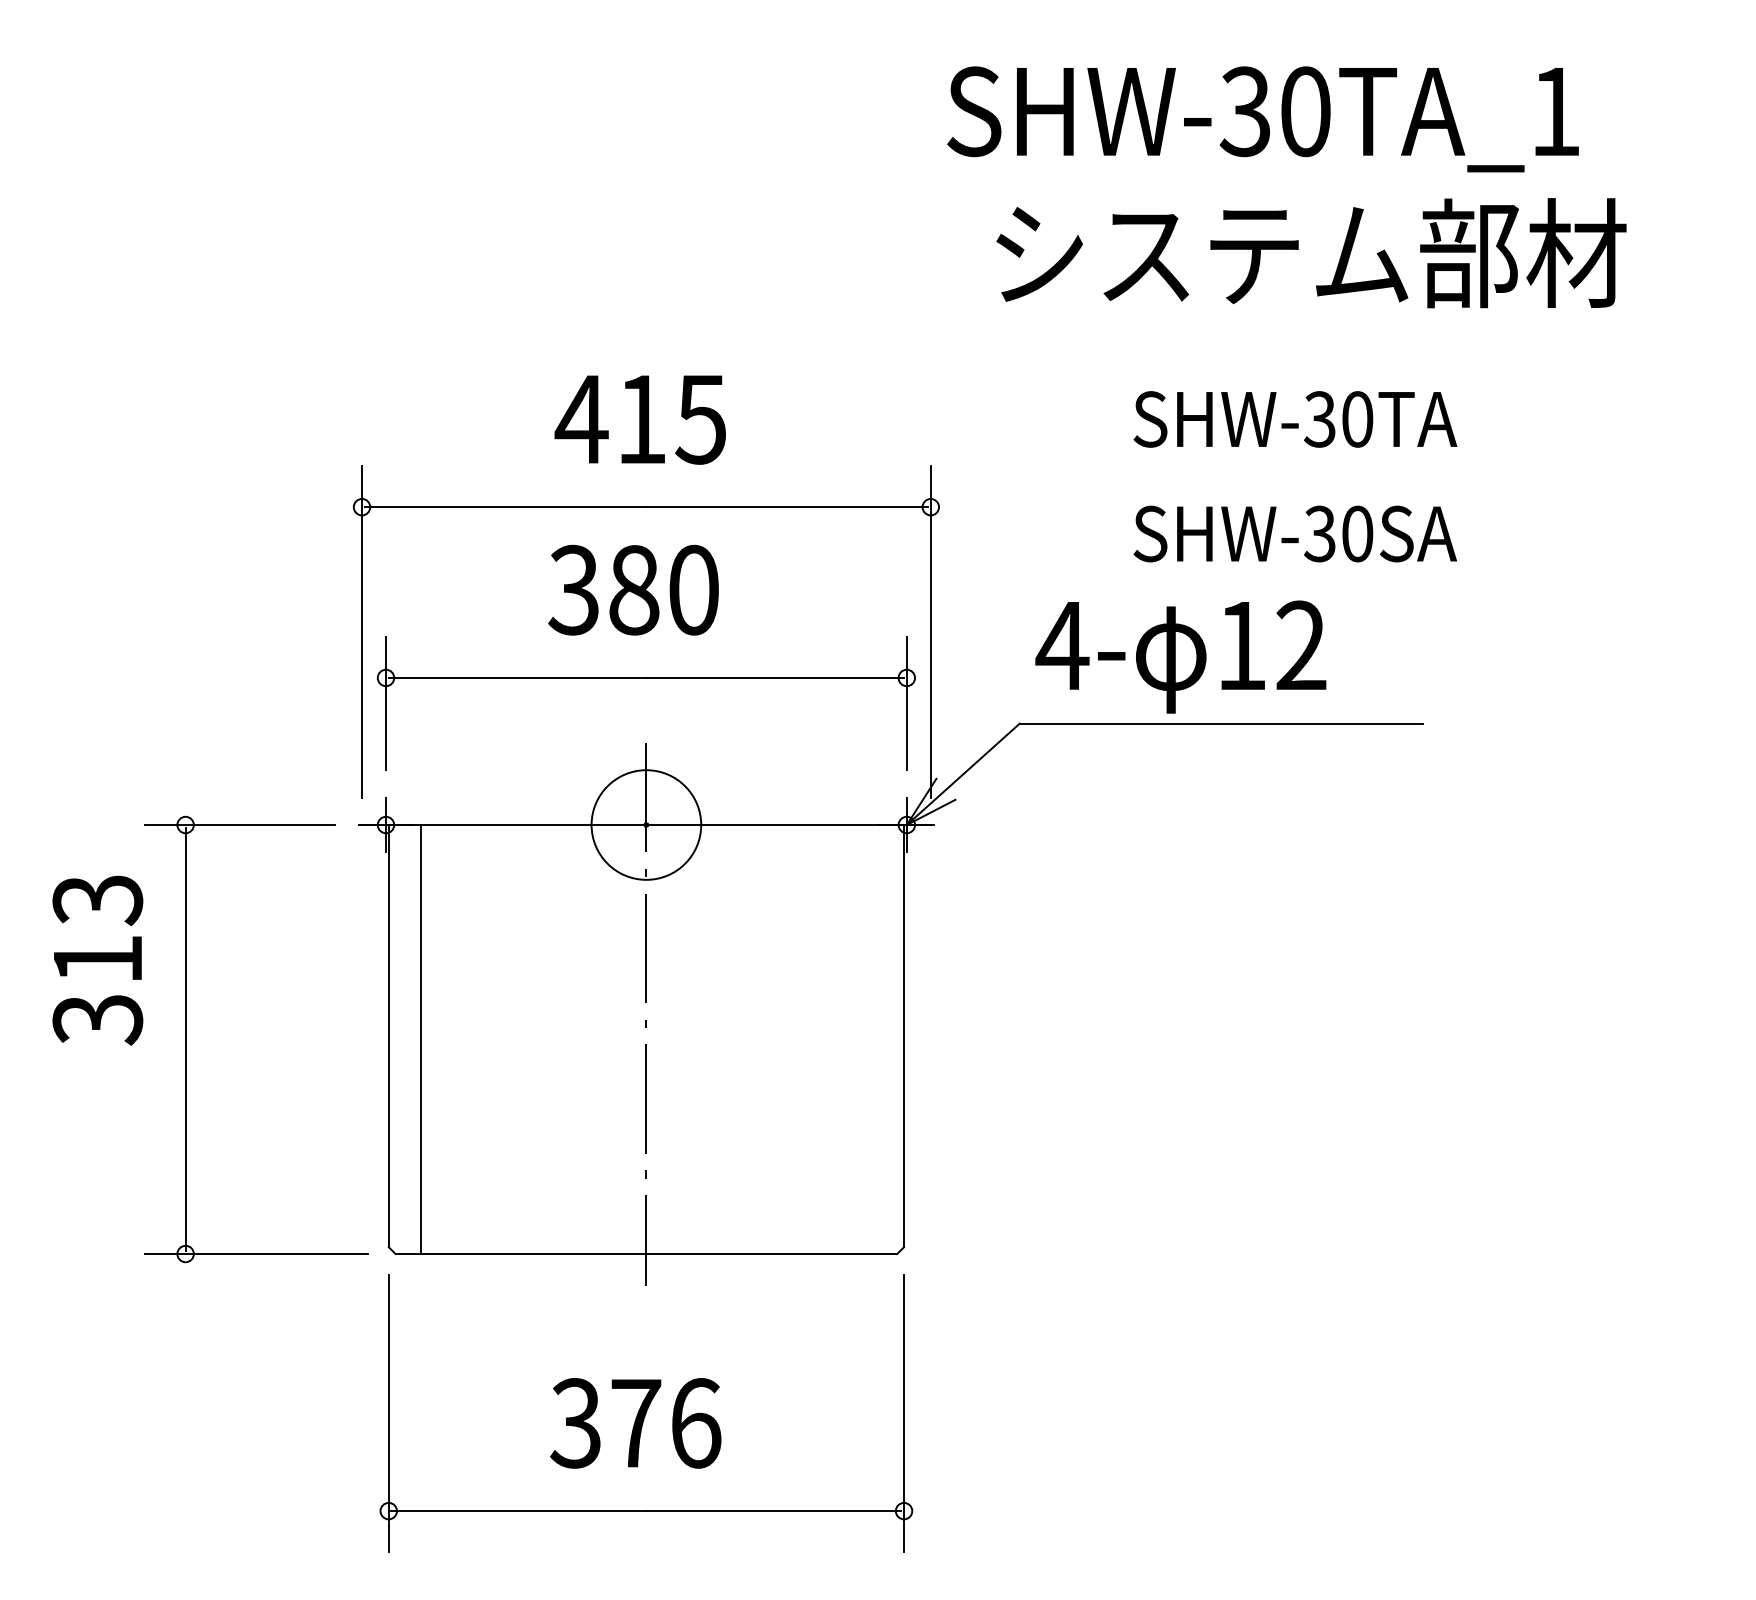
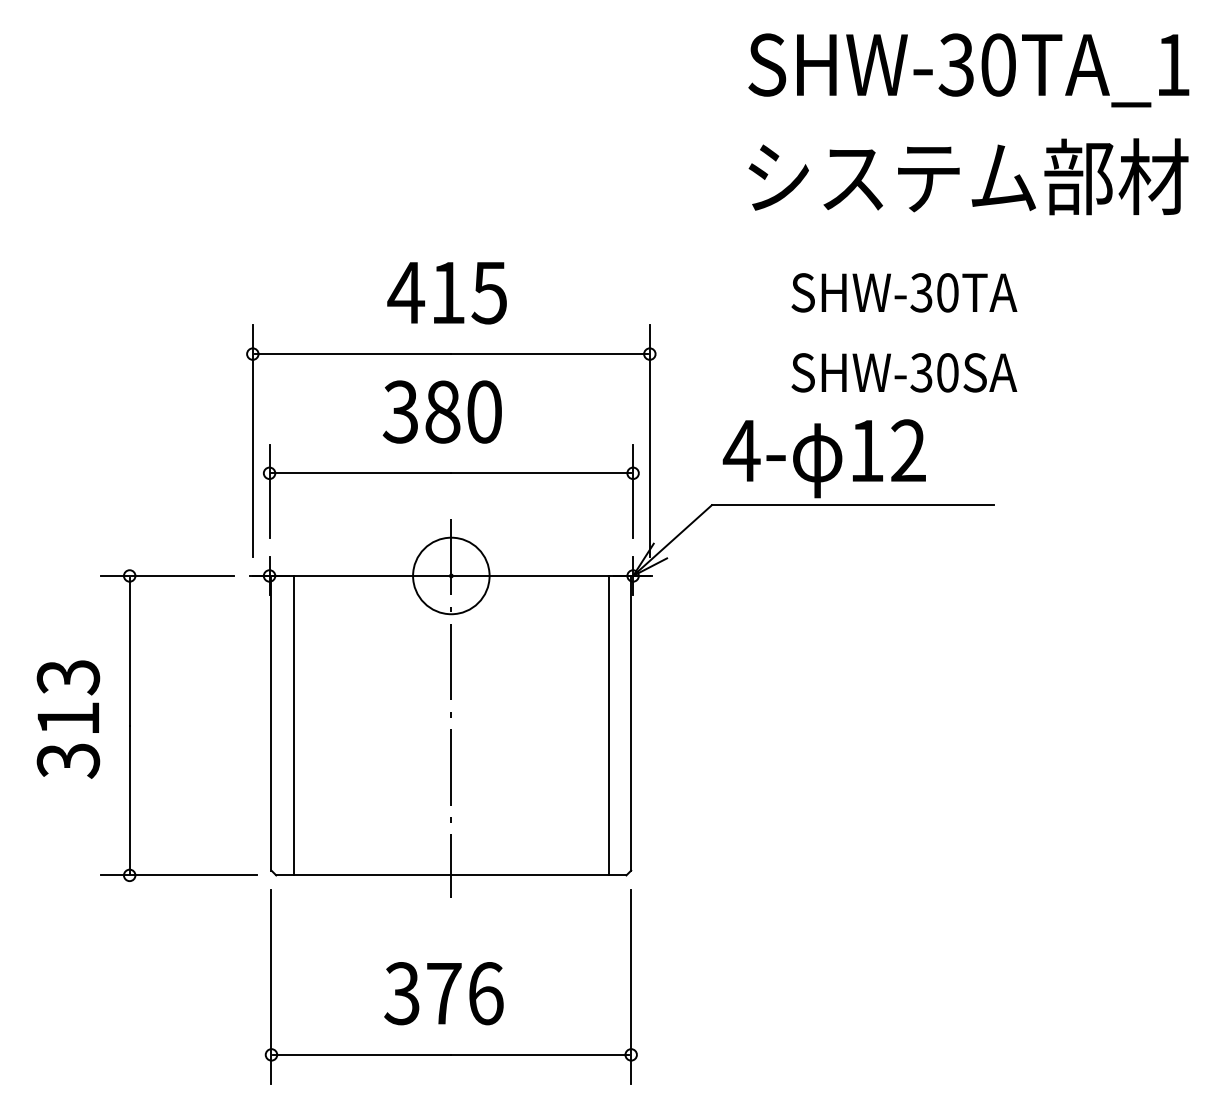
text: (1262, 119) -> (968, 70), moved
text: (1311, 252) -> (968, 176), moved
text: (97, 960) -> (68, 719), moved
line: (871, 1039) -> (608, 725), added

